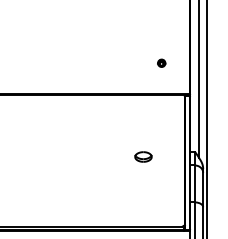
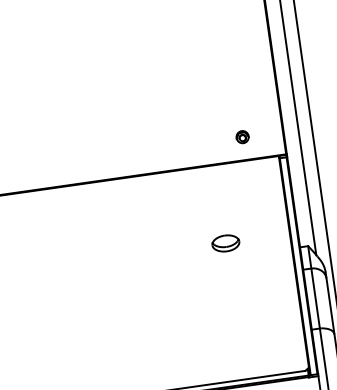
part: (161, 62) -> (242, 135), moved
part: (143, 156) -> (225, 242), moved

